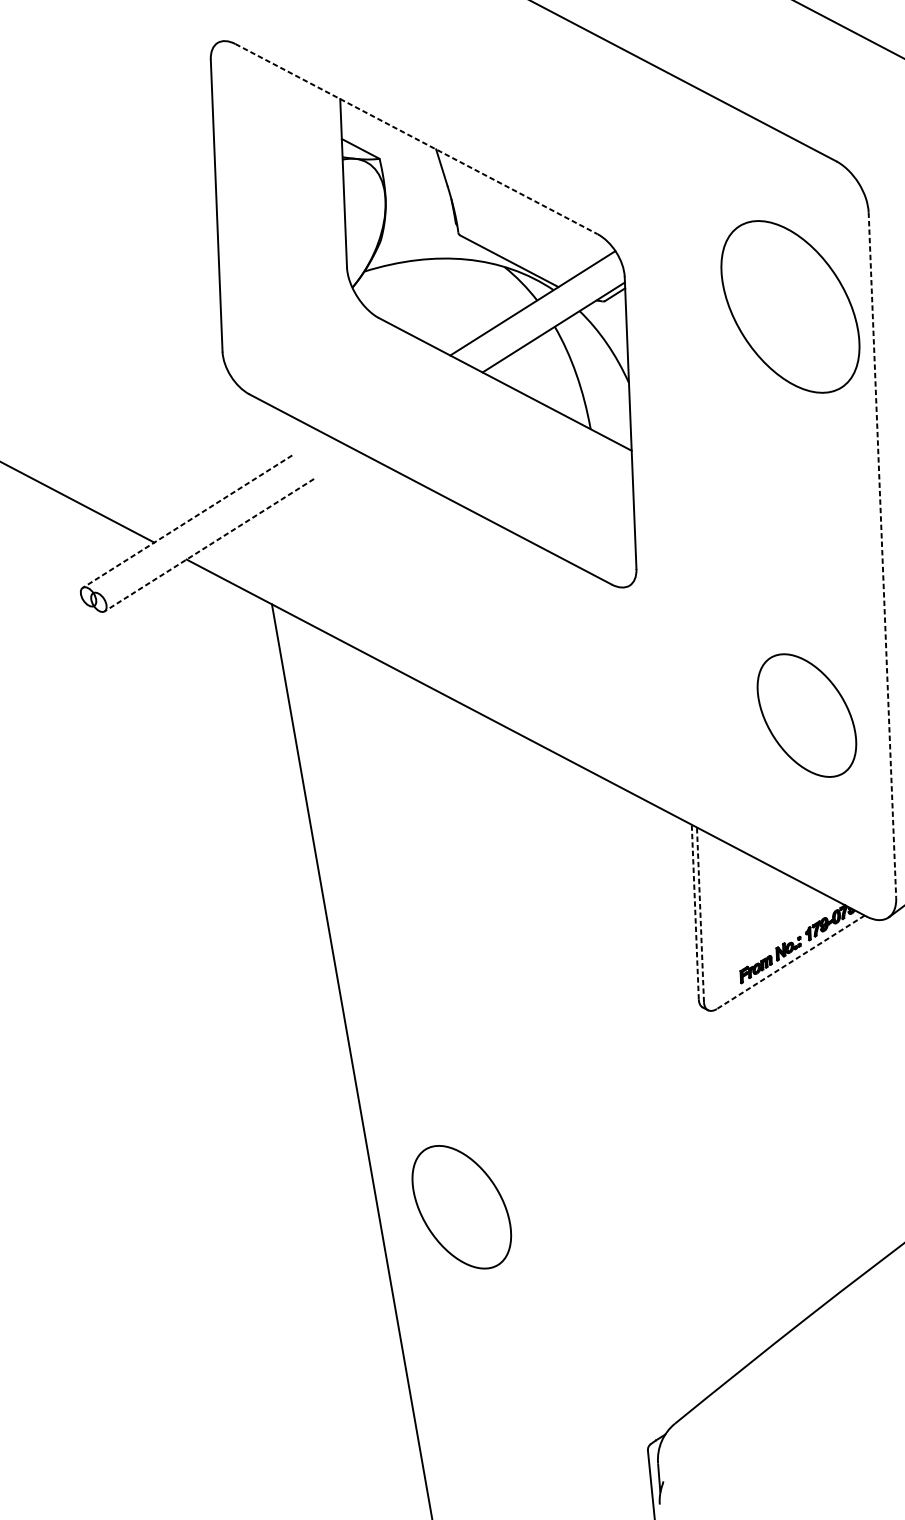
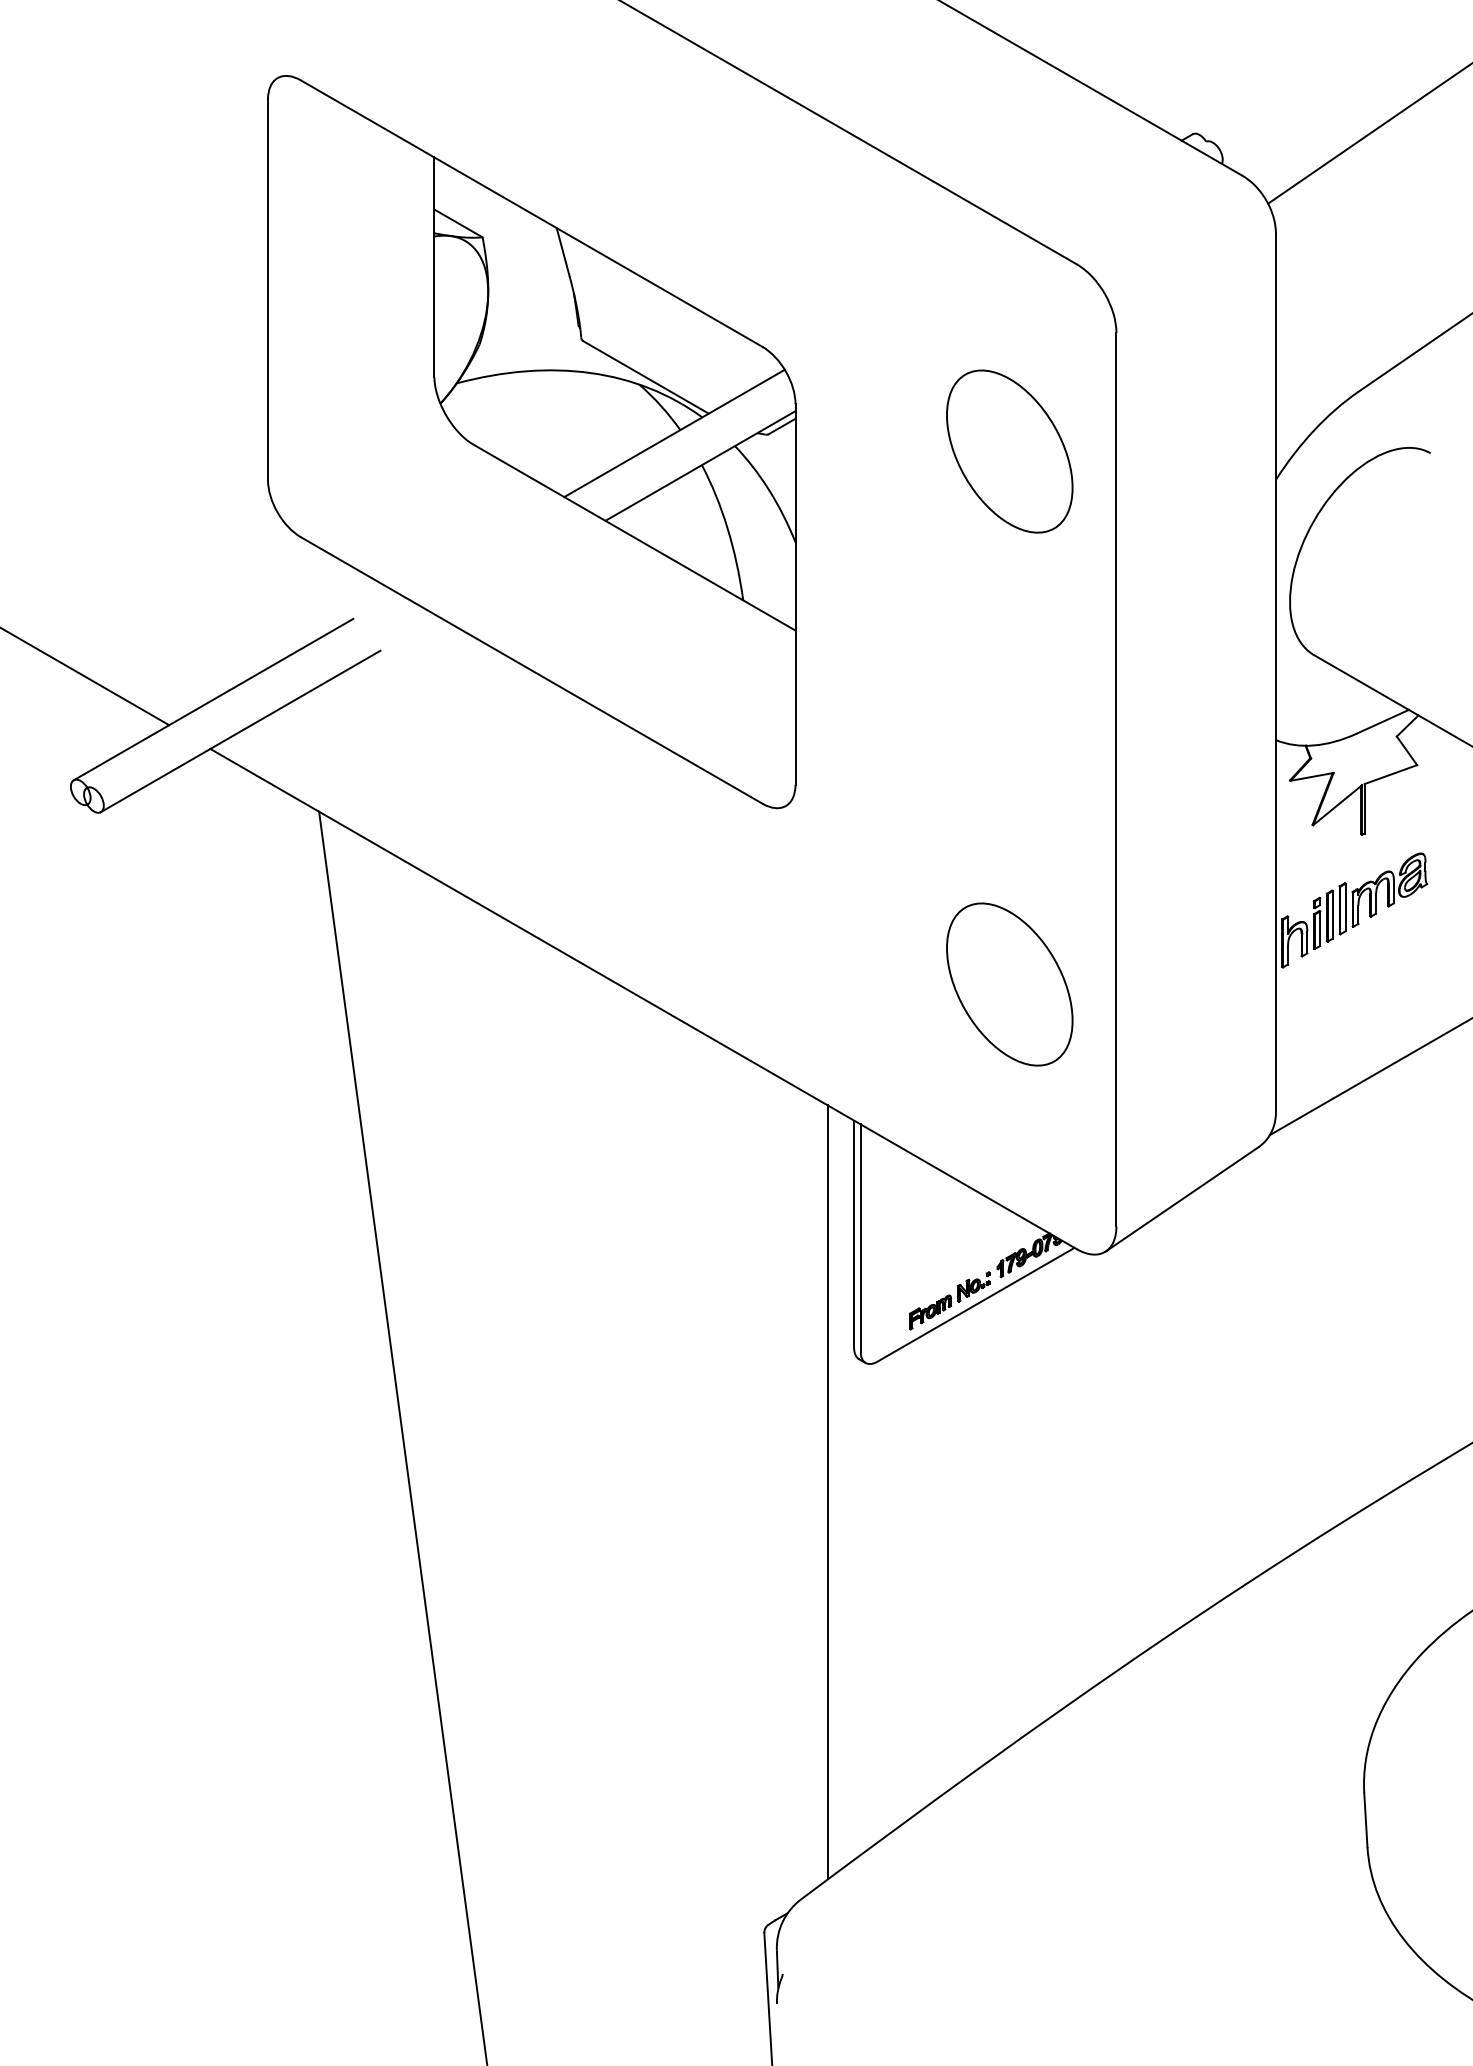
line: (417, 139) -> (532, 213), dashed -> solid
part: (790, 306) -> (1009, 451), size x0.71
line: (187, 521) -> (213, 699), dashed -> solid
line: (209, 545) -> (240, 731), dashed -> solid
line: (882, 555) -> (1116, 779), dashed -> solid
line: (695, 912) -> (854, 1234), dashed -> solid
line: (700, 914) -> (860, 1238), dashed -> solid
line: (790, 962) -> (975, 1304), dashed -> solid
line: (682, 1110) -> (827, 1492), added
part: (461, 1207) -> (534, 1606), removed

